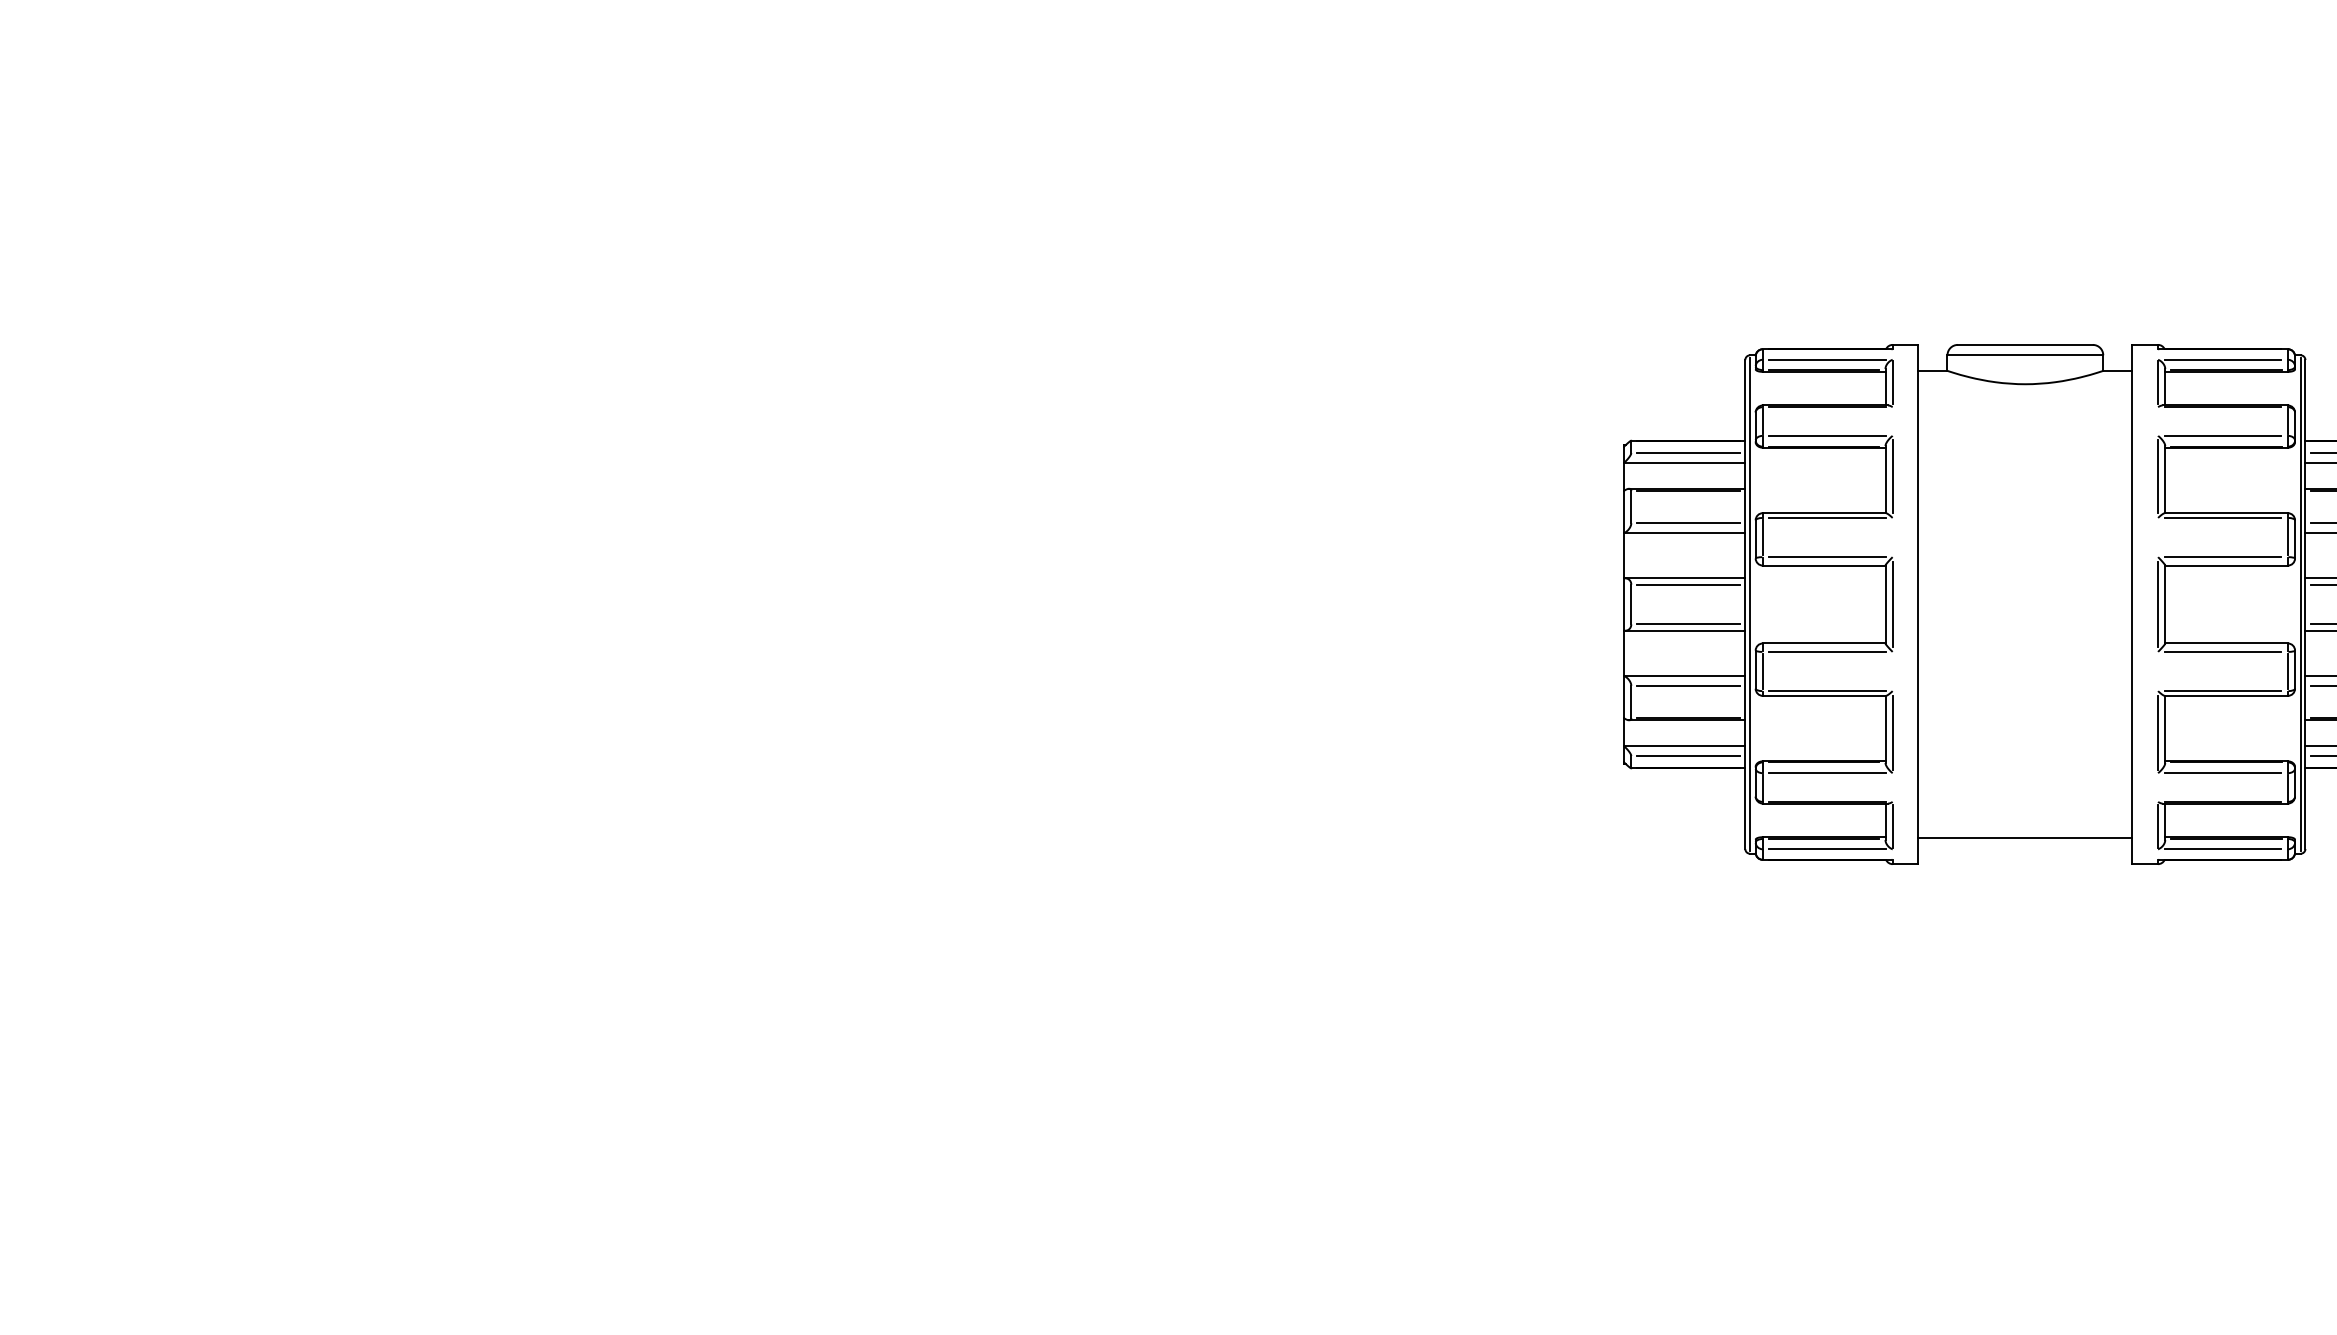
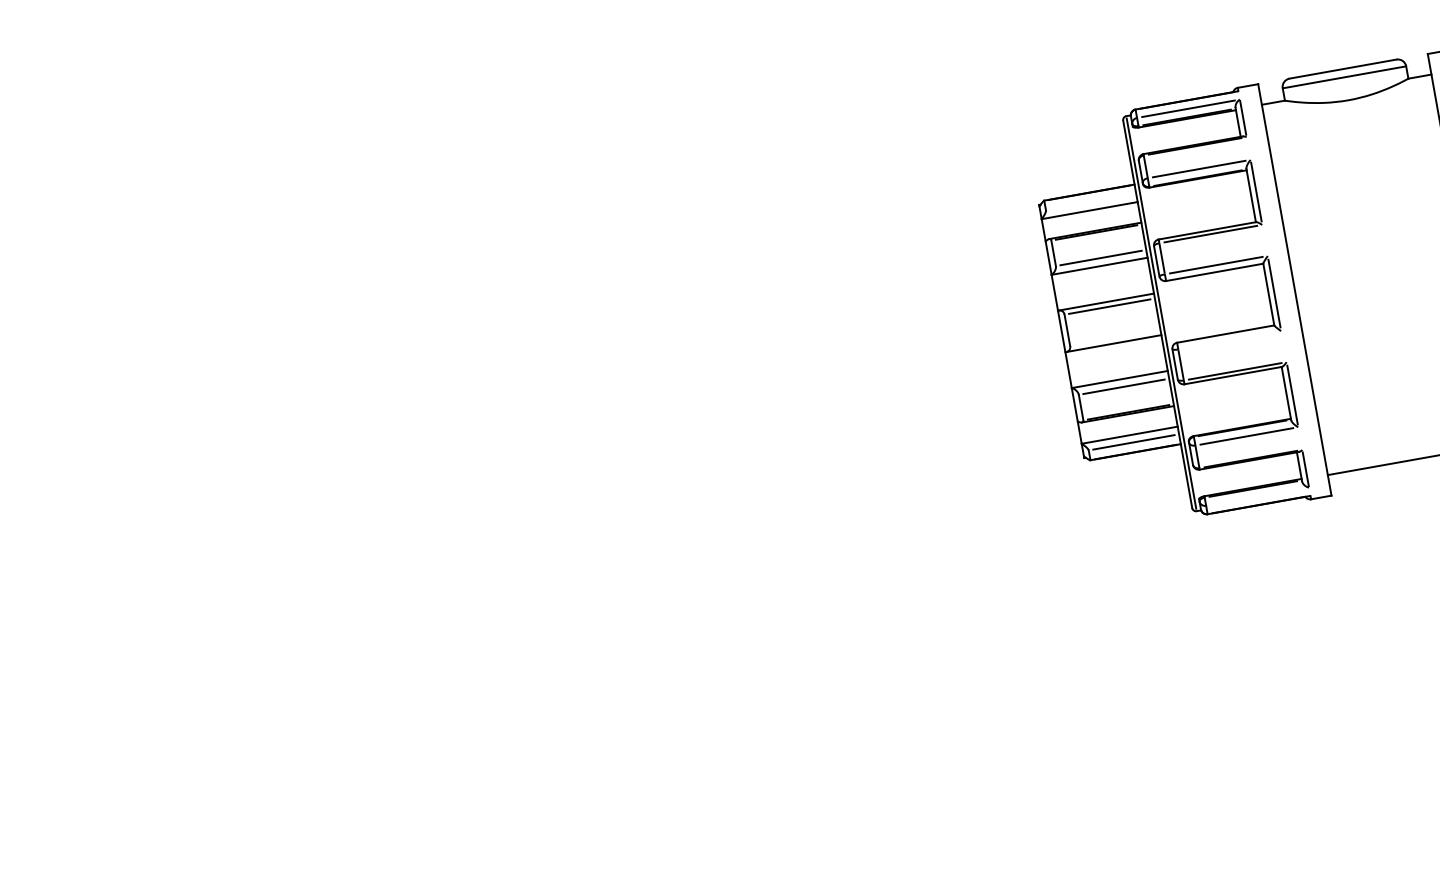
line: (1688, 453) -> (1091, 202), removed
line: (1688, 624) -> (1115, 338), removed
line: (1827, 651) -> (1229, 339), removed
line: (1827, 849) -> (1257, 496), removed

